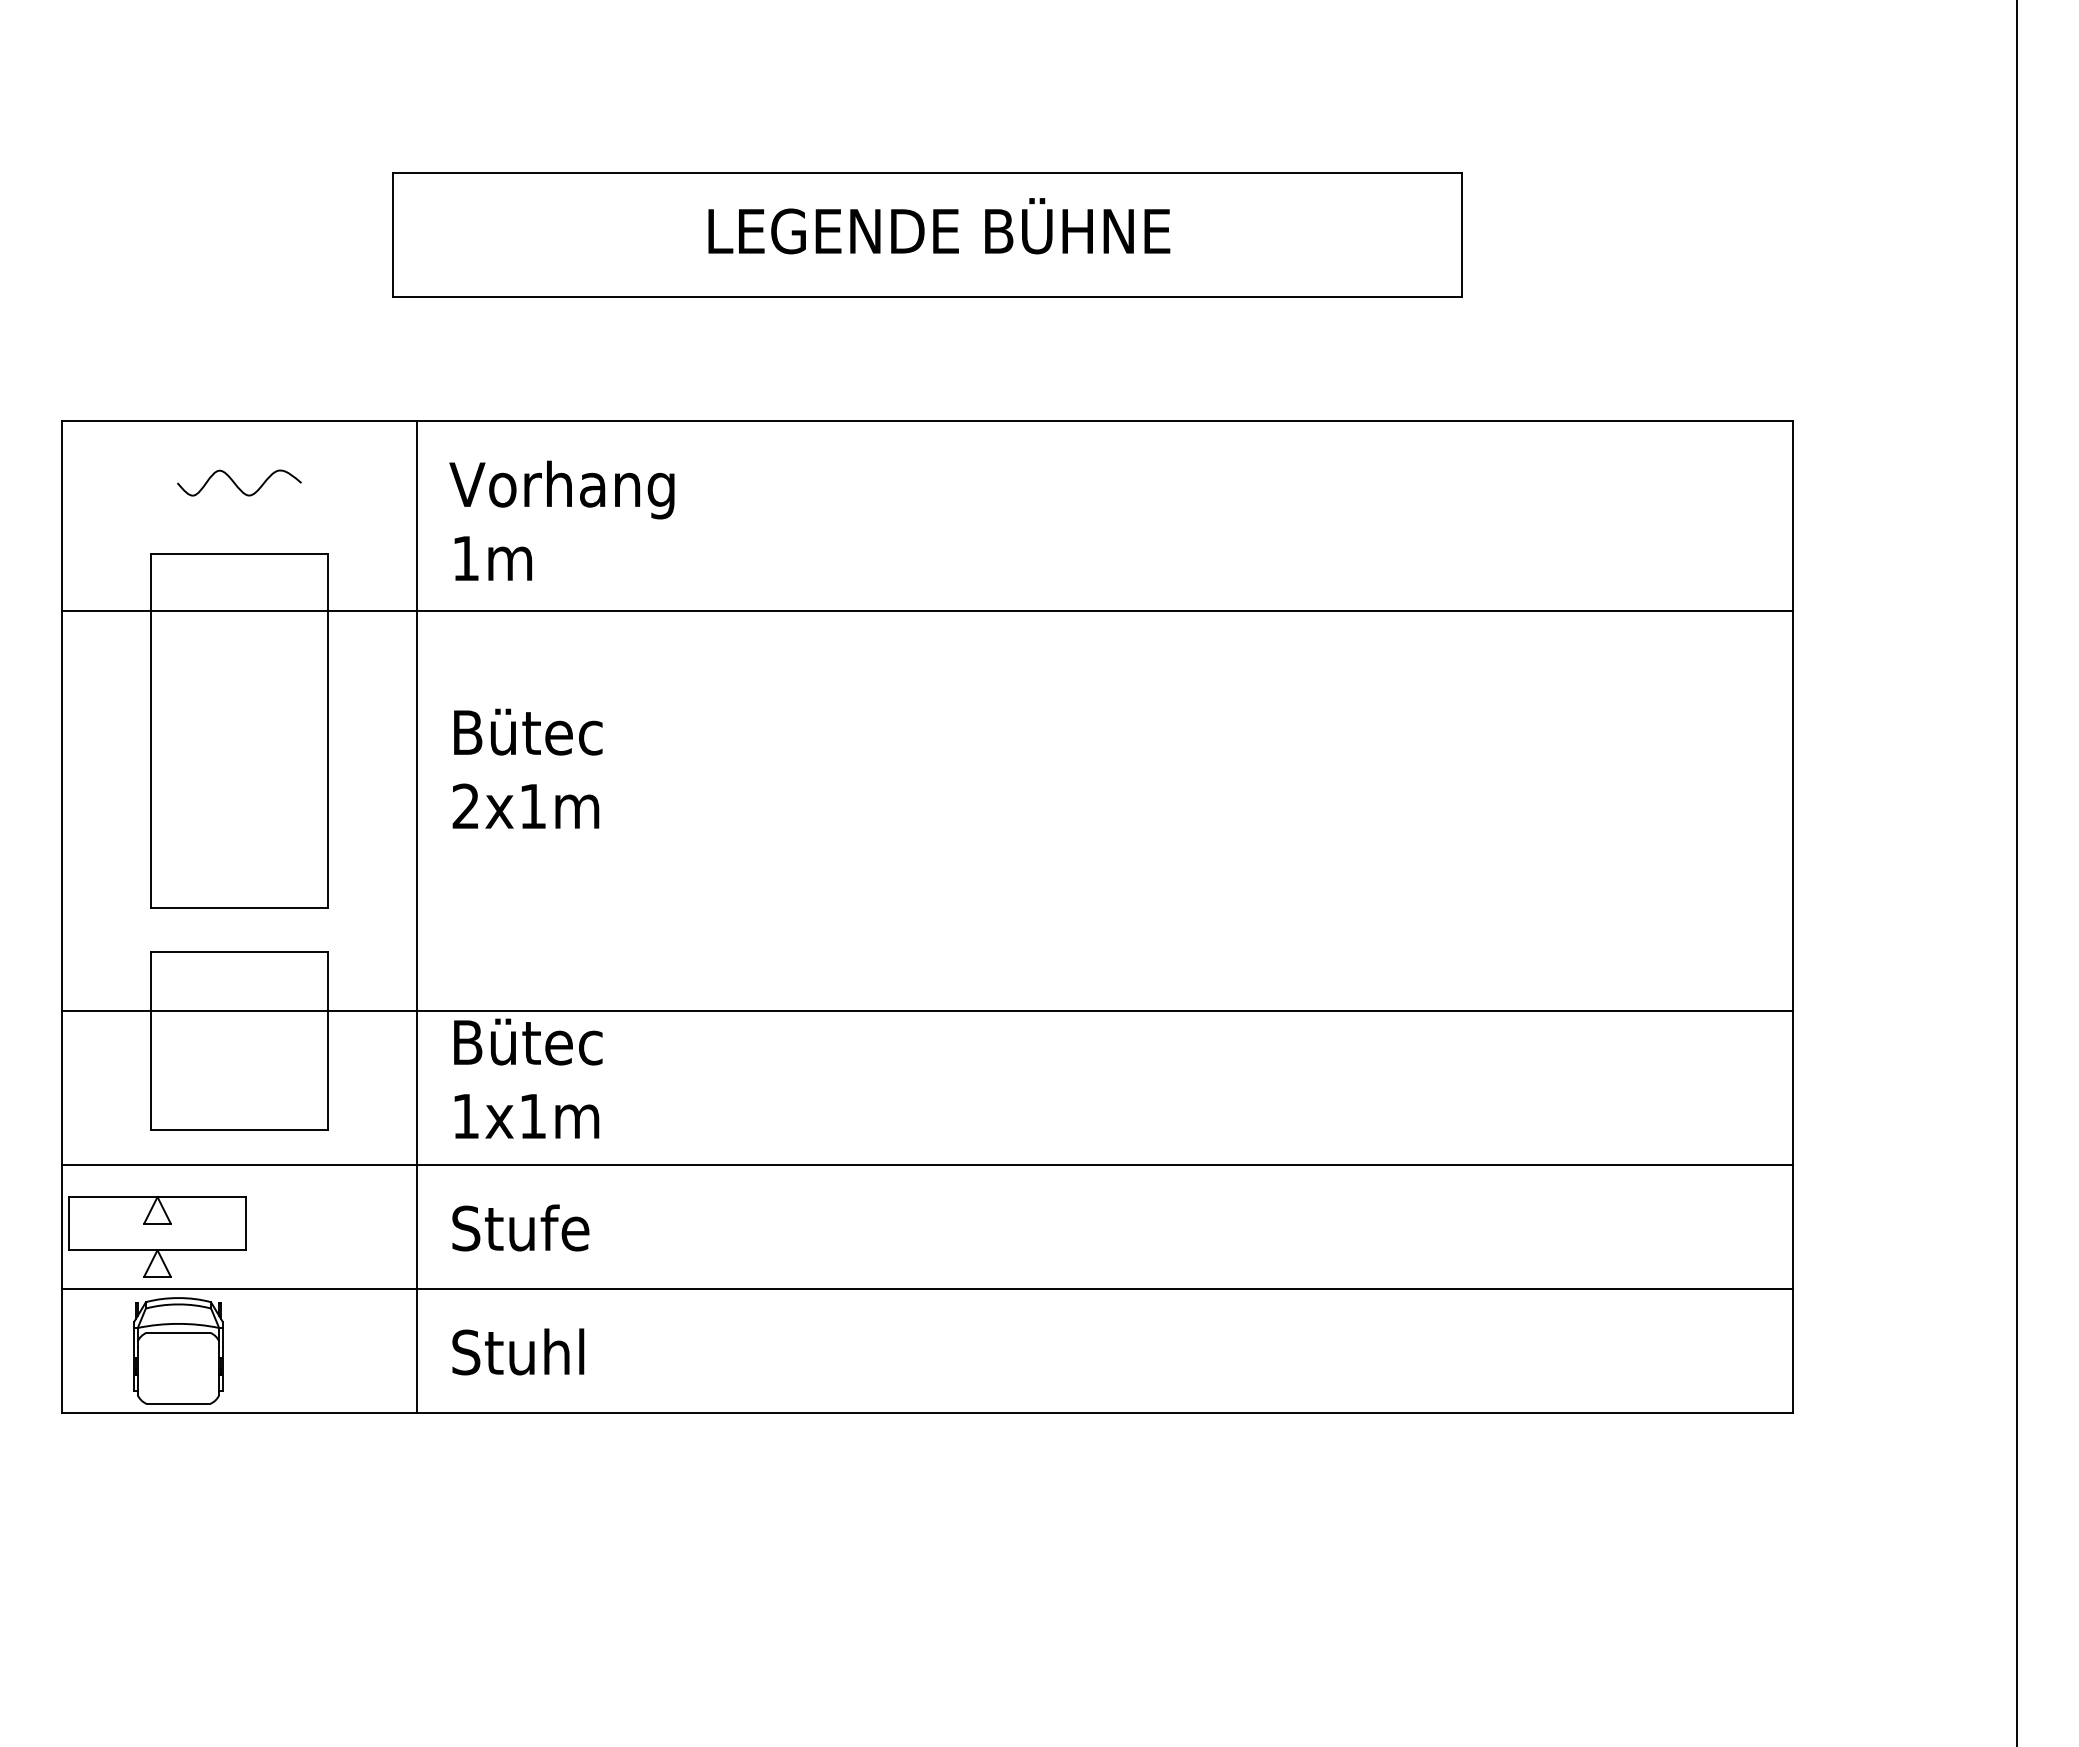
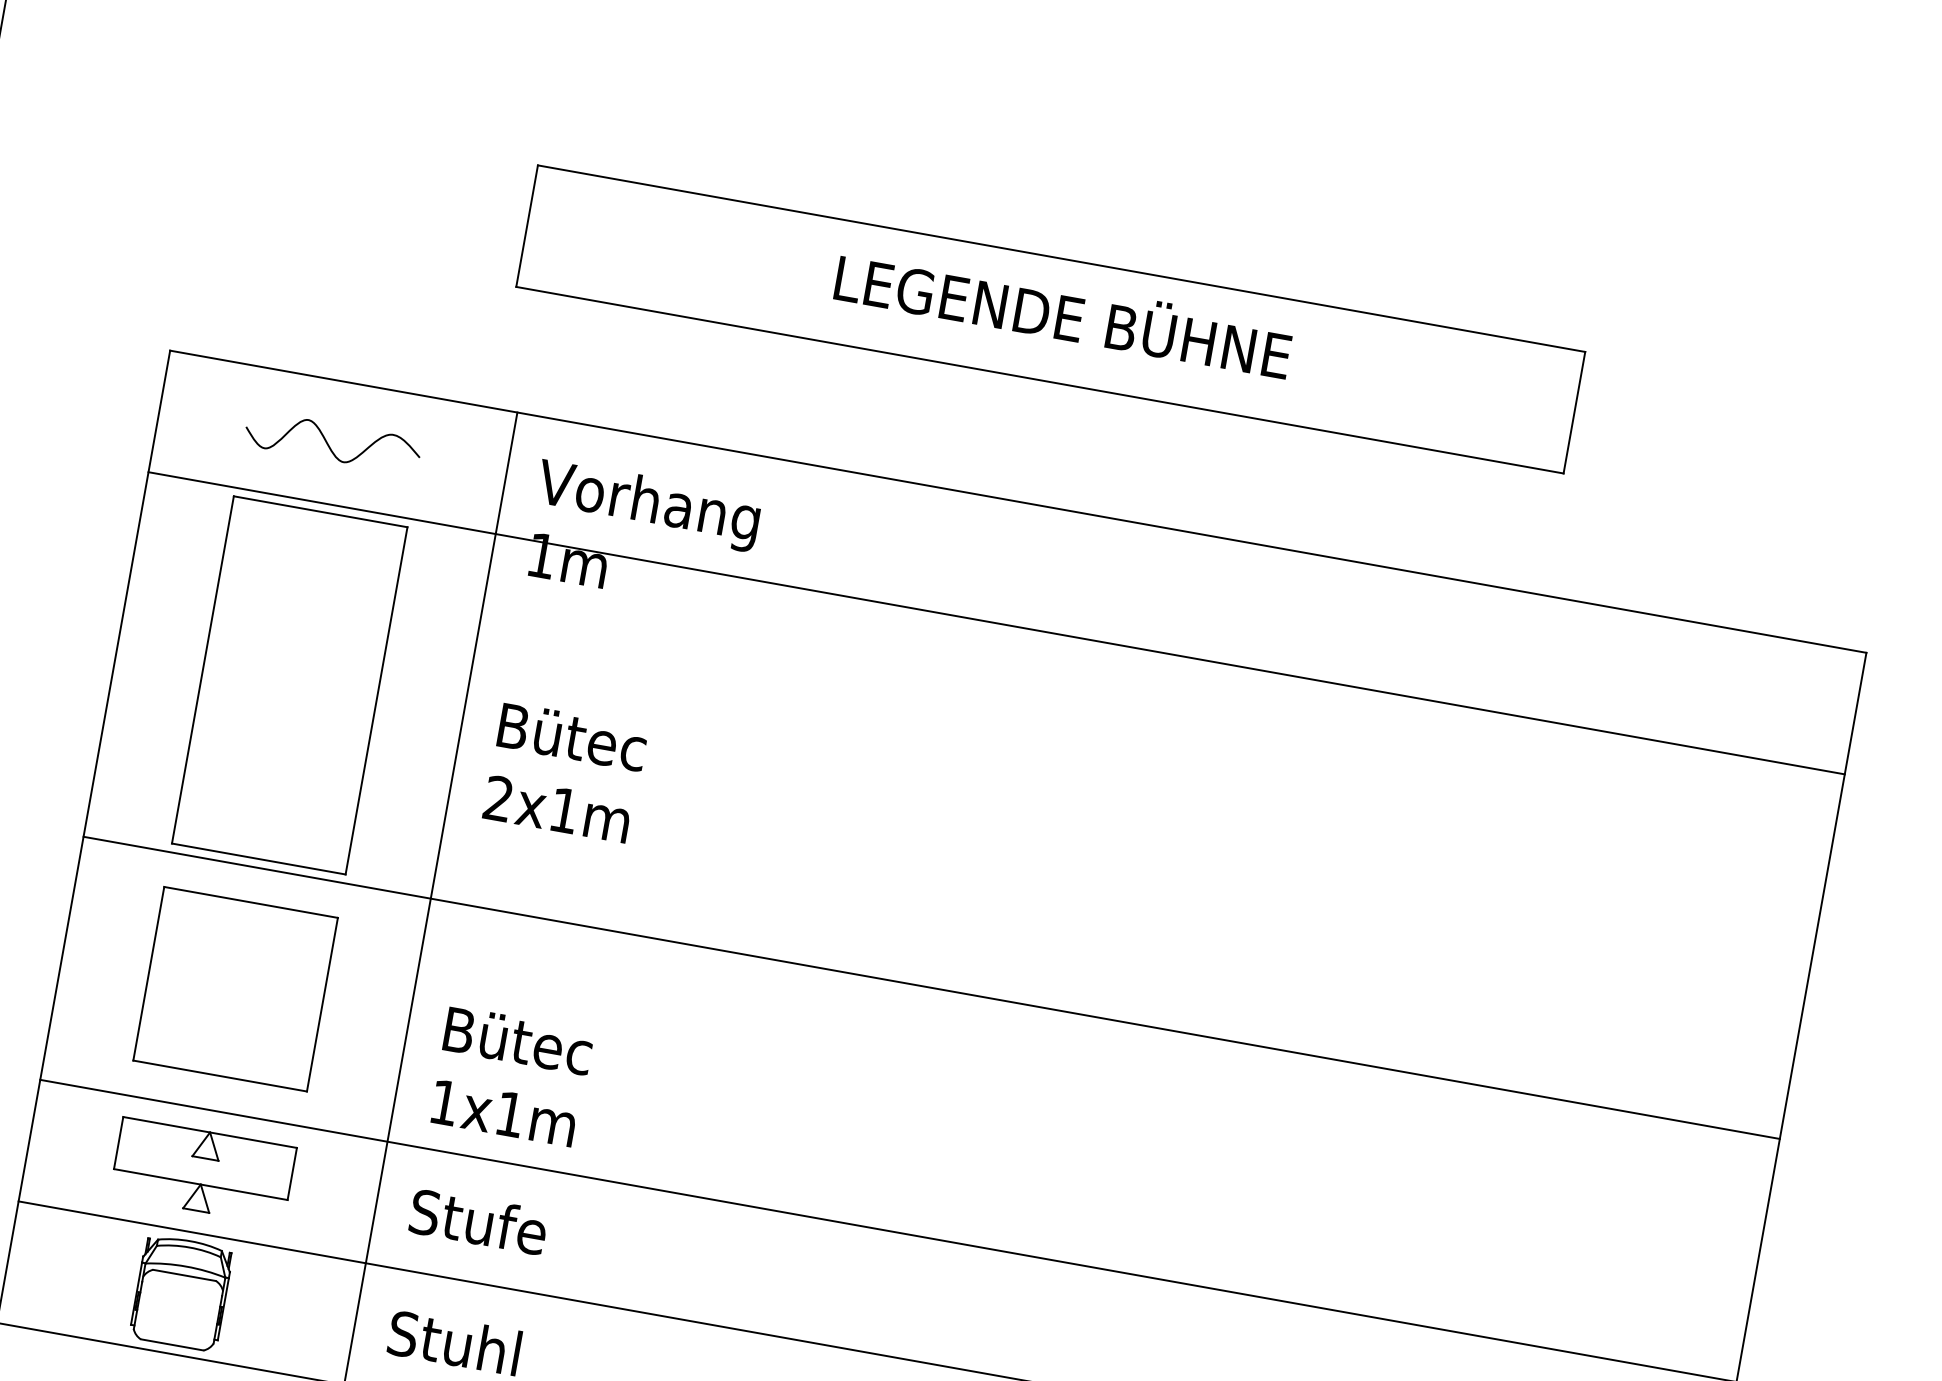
part: (239, 482) -> (333, 441), size x1.43
line: (927, 611) -> (996, 623), moved
line: (927, 1011) -> (931, 988), moved
part: (157, 1236) -> (203, 1171), moved
part: (178, 1350) -> (181, 1292), moved

